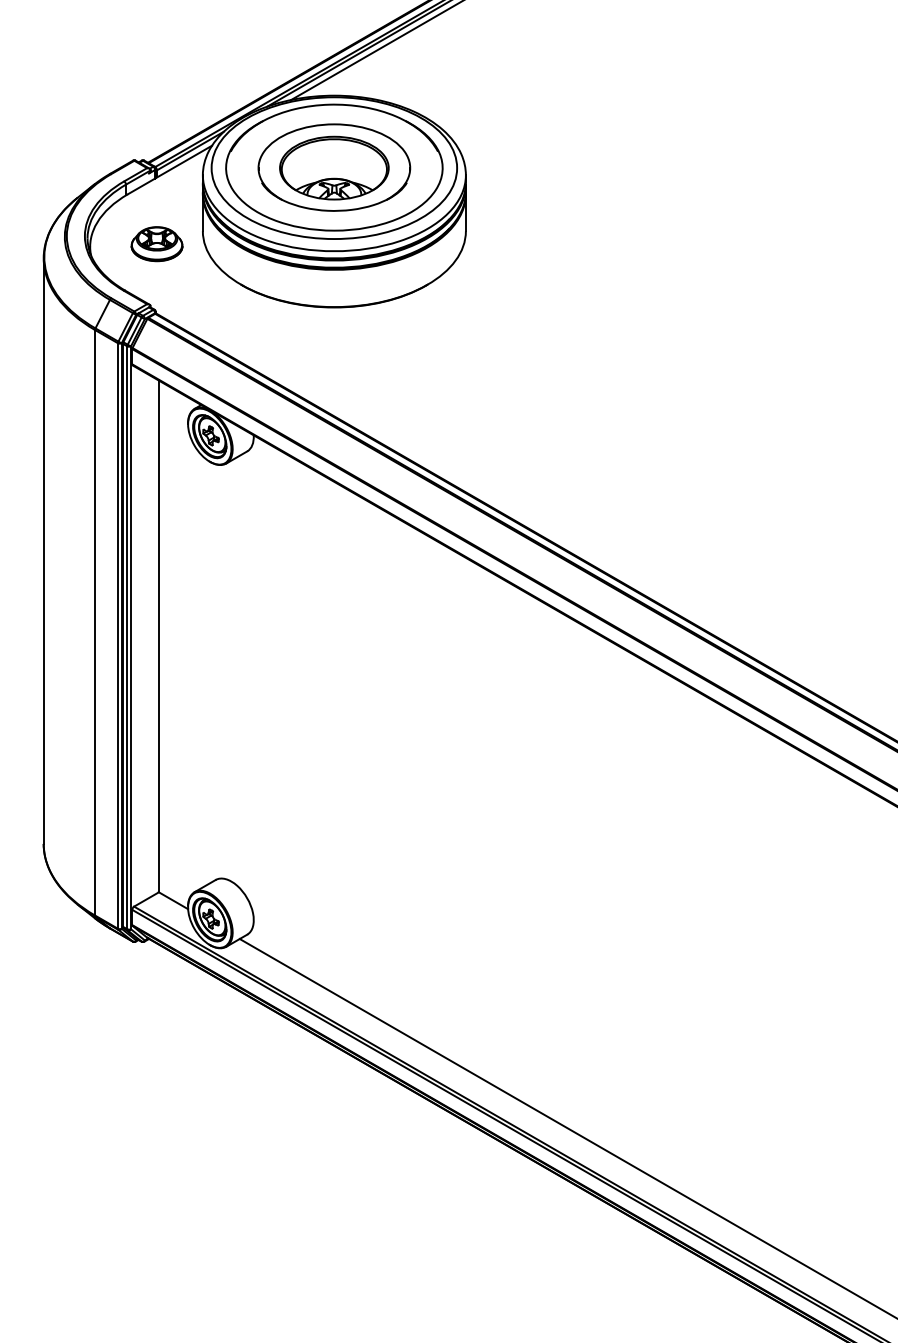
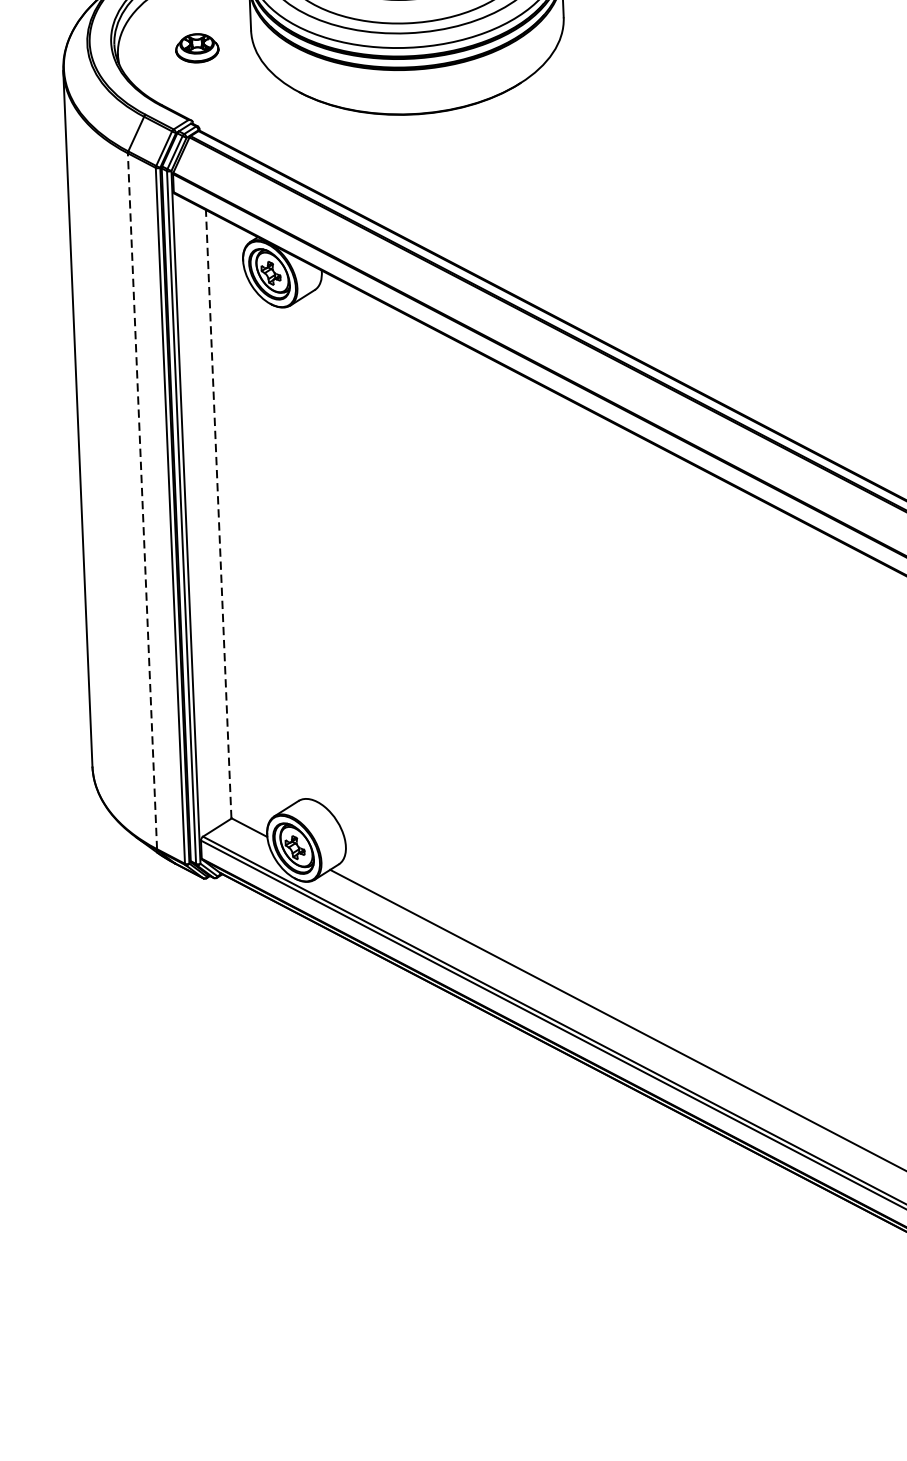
part: (156, 244) -> (196, 48), size x0.7
line: (95, 622) -> (142, 500), solid -> dashed
line: (158, 636) -> (218, 514), solid -> dashed

